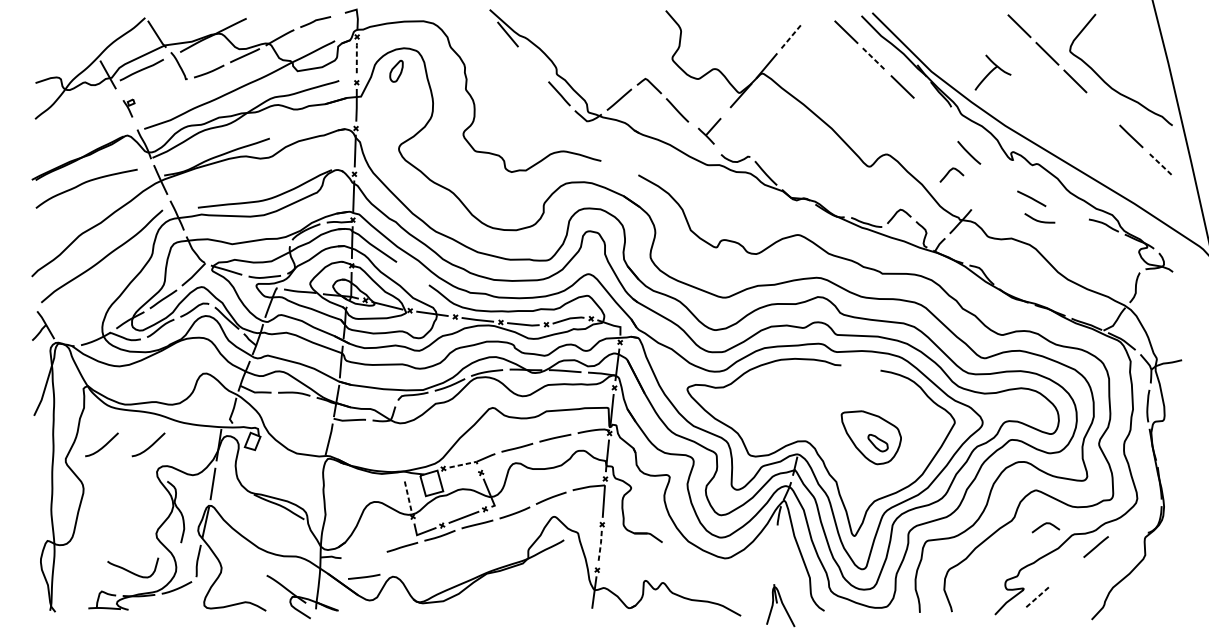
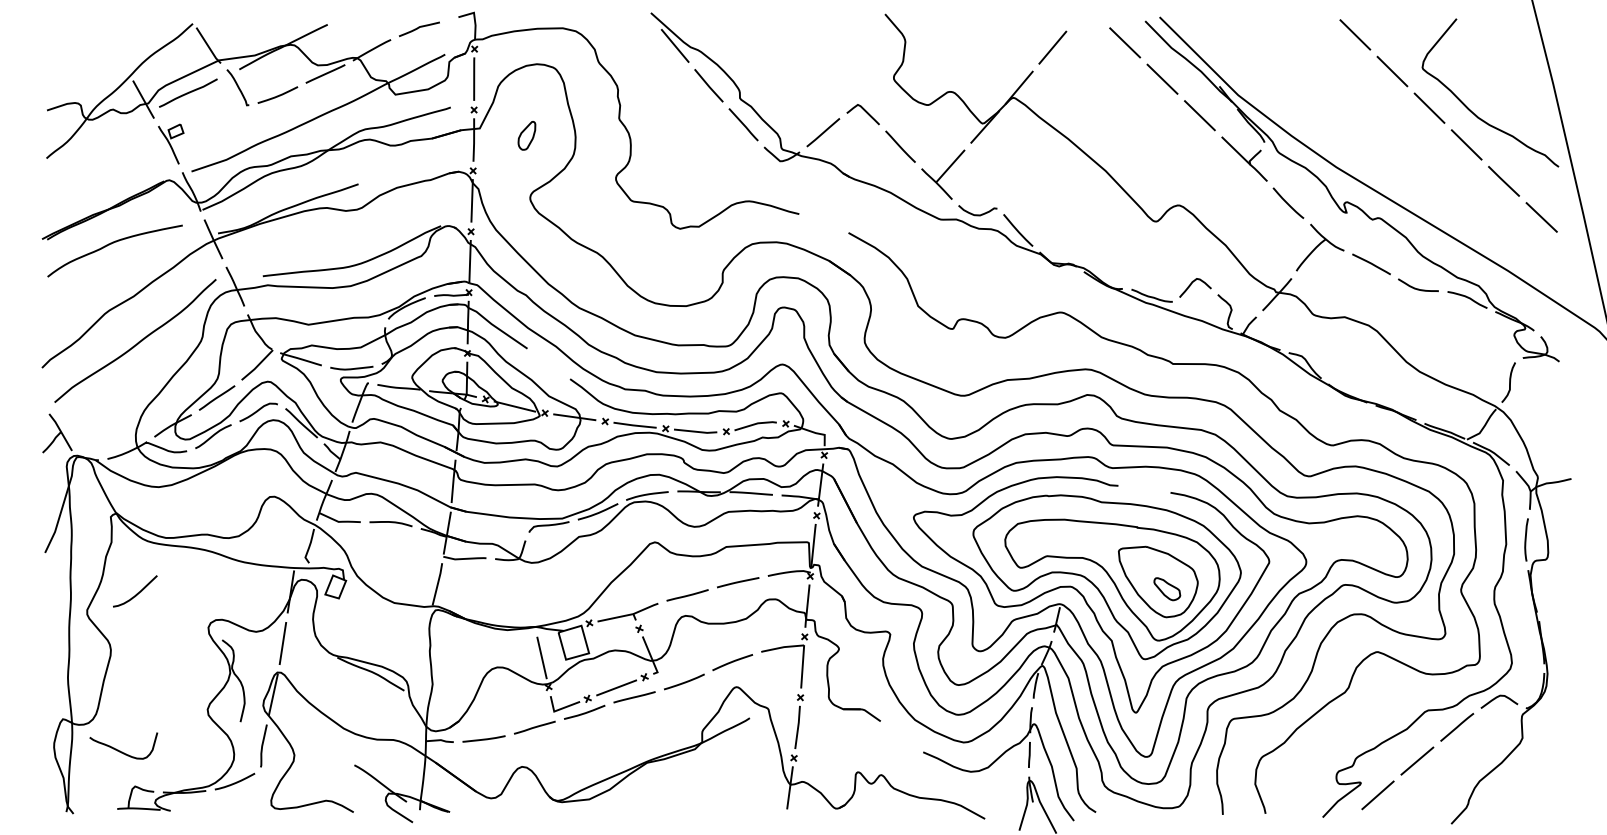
line: (791, 35) -> (1052, 47), dashed -> solid
line: (357, 59) -> (474, 78), dashed -> solid
line: (874, 59) -> (1162, 79), dashed -> solid
line: (533, 64) -> (708, 85), added
part: (396, 71) -> (526, 135), moved
part: (993, 72) -> (1320, 247), moved
part: (129, 107) -> (171, 143), size x1.67
line: (1103, 108) -> (1466, 144), added
part: (936, 119) -> (1244, 158), added
part: (709, 131) -> (943, 174), size x1.43
line: (1159, 163) -> (1541, 217), dashed -> solid
curve: (948, 173) -> (1261, 230), removed
curve: (1039, 220) -> (1418, 288), moved
part: (832, 434) -> (1106, 577), added
curve: (150, 445) -> (199, 592), removed
line: (466, 463) -> (619, 616), dashed -> solid
line: (408, 494) -> (542, 657), dashed -> solid
curve: (1045, 524) -> (1498, 697), moved
line: (600, 547) -> (798, 727), dashed -> solid
curve: (130, 571) -> (120, 750), moved
line: (1066, 571) -> (1417, 760), added
part: (751, 574) -> (998, 764), added
line: (363, 576) -> (483, 738), moved
line: (1036, 598) -> (1378, 795), dashed -> solid

